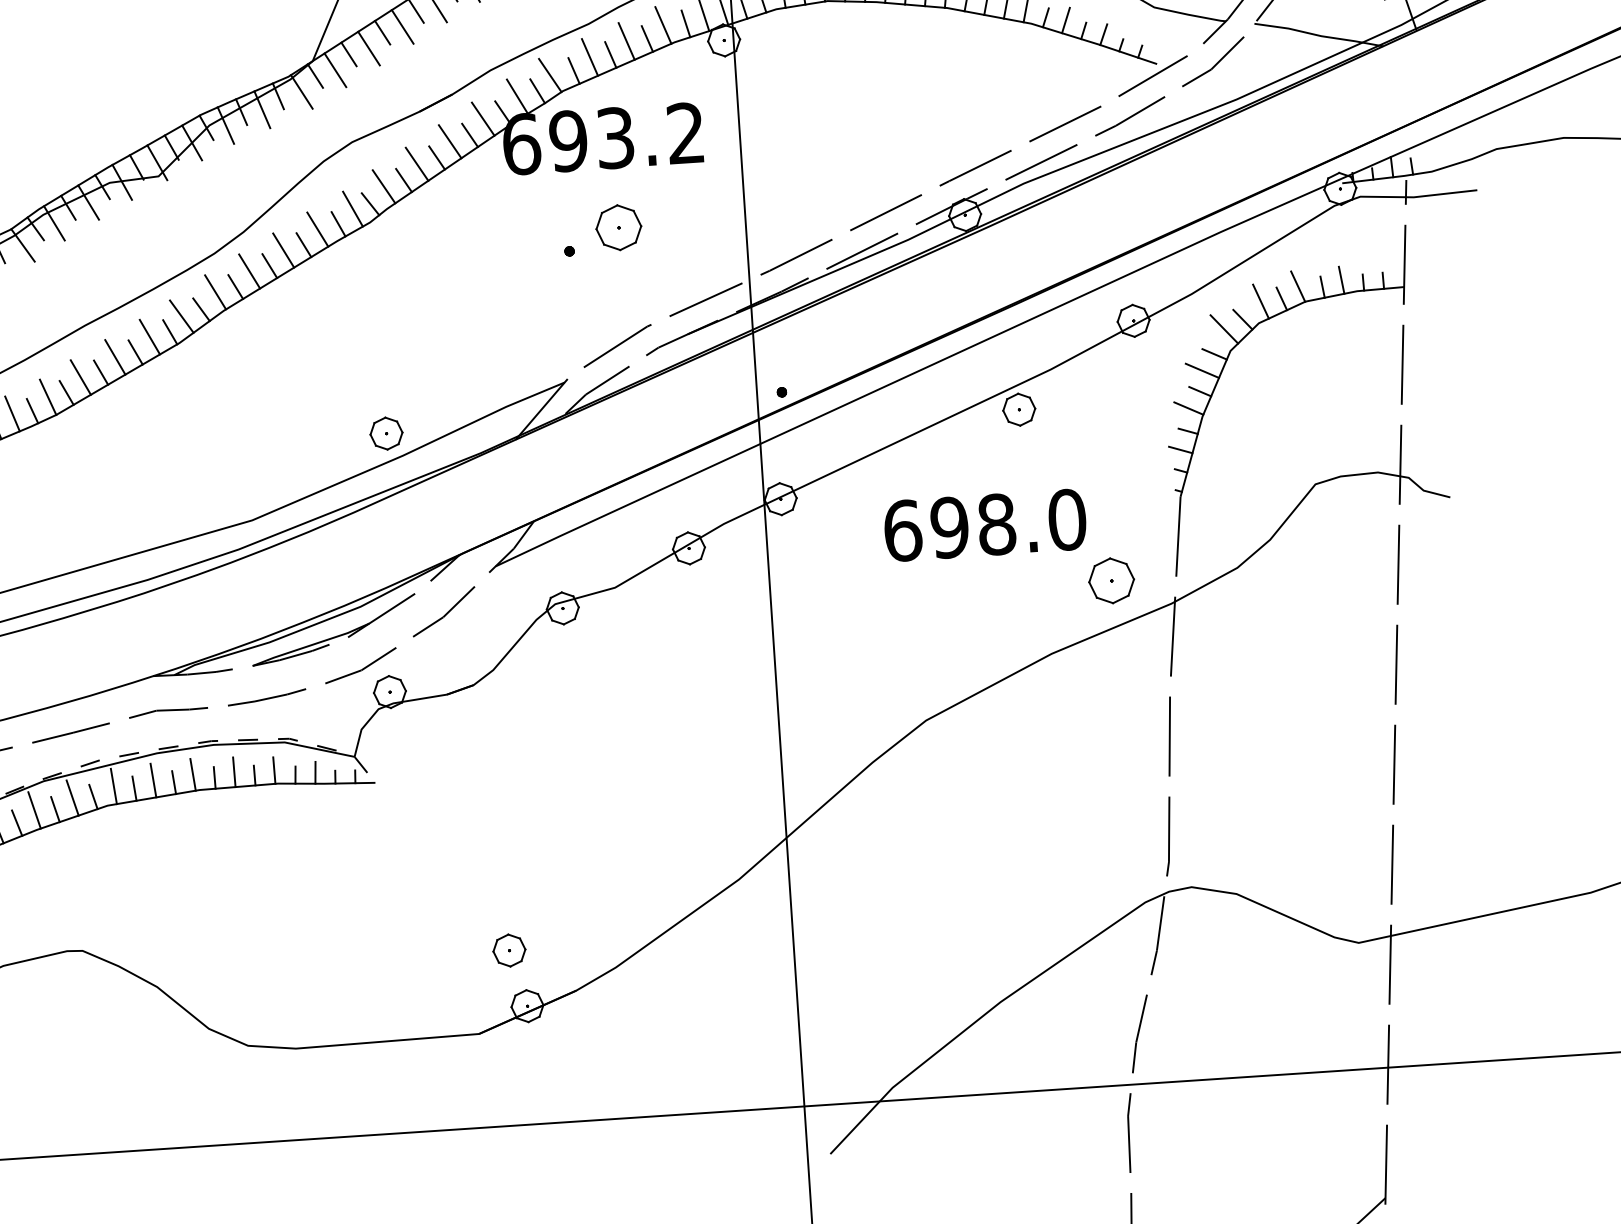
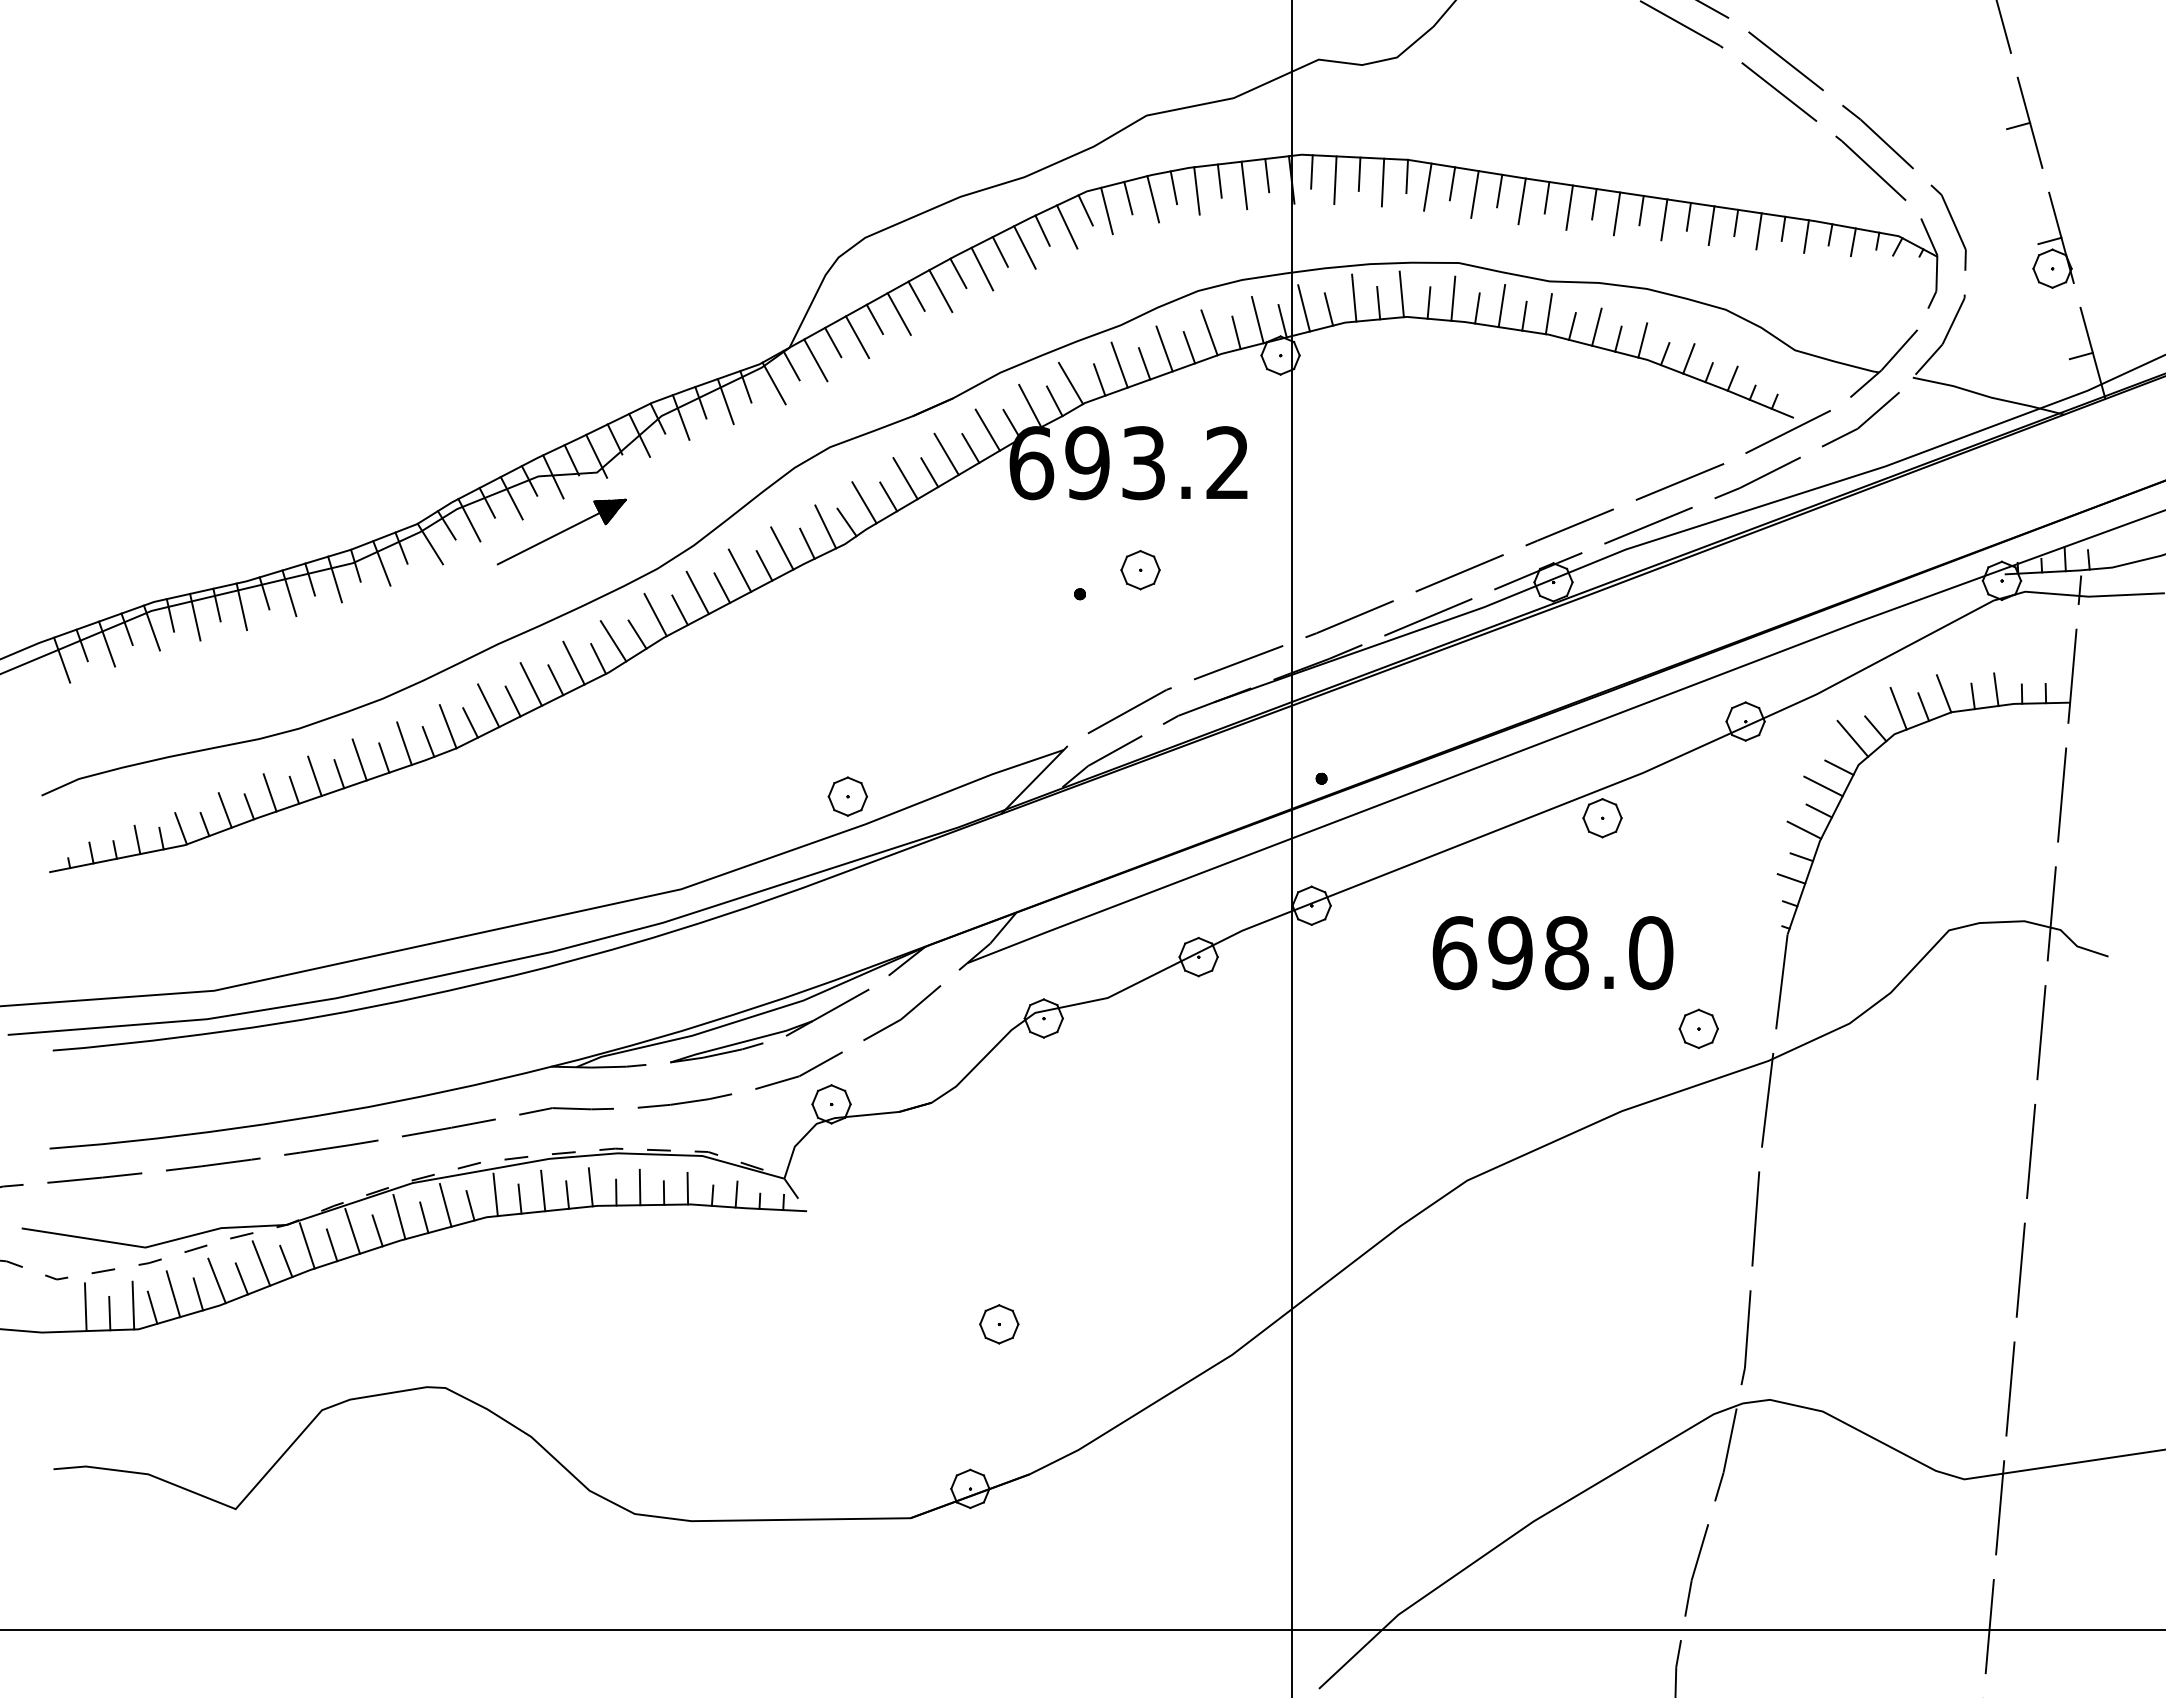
part: (132, 227) -> (561, 531), added
part: (618, 228) -> (1140, 570), size x0.71
part: (1111, 580) -> (1698, 1028), size x0.71
part: (509, 950) -> (999, 1324), moved

